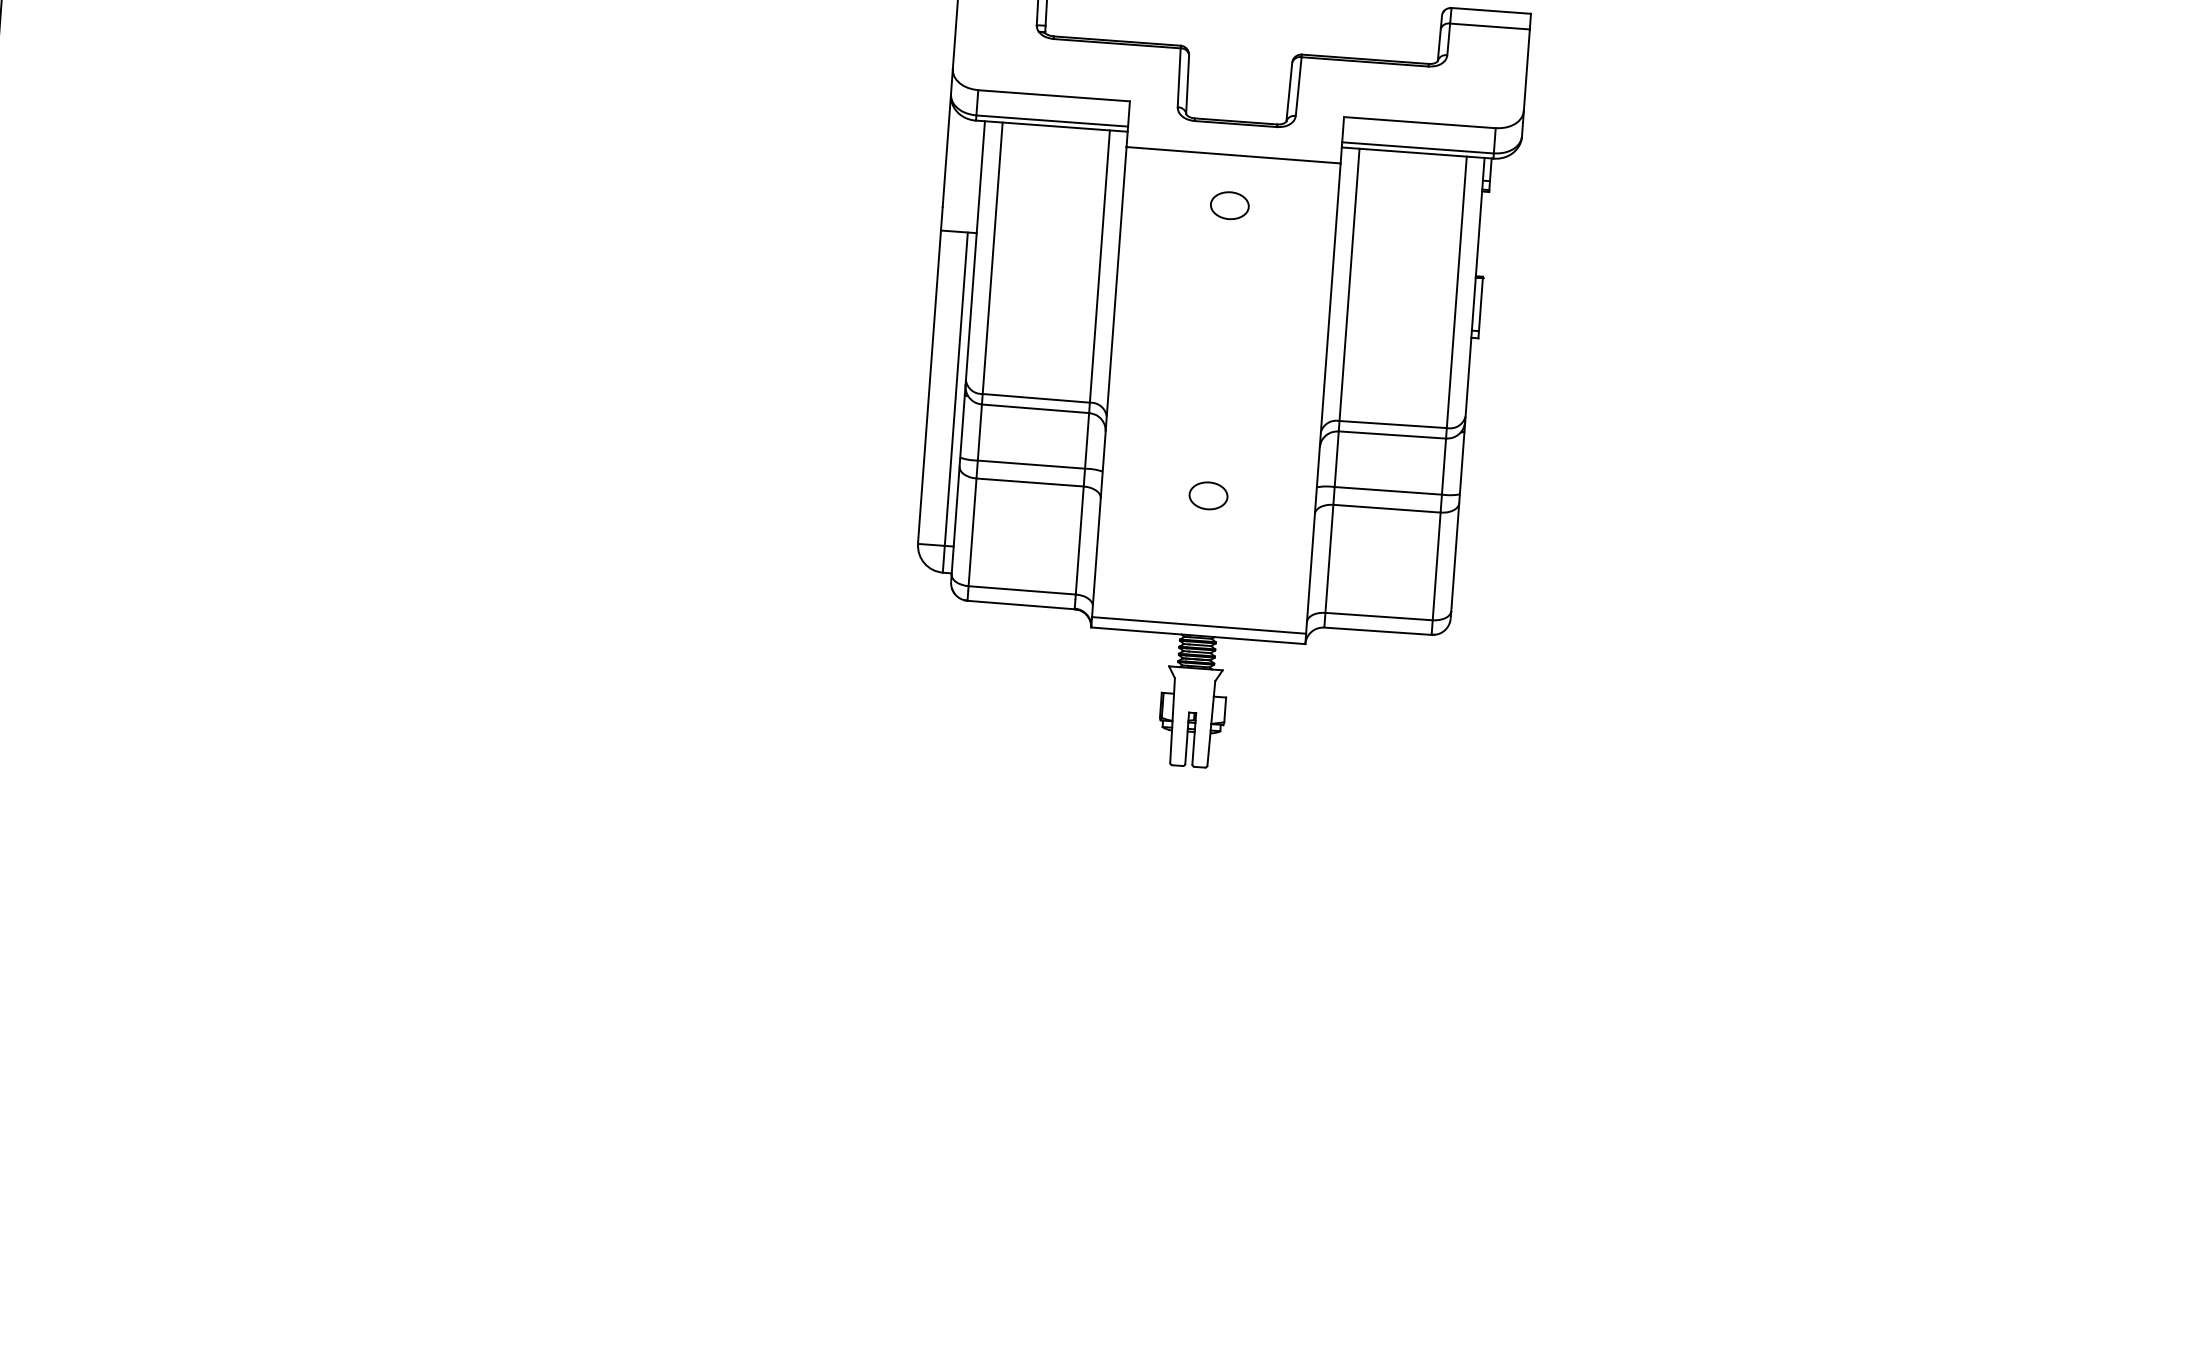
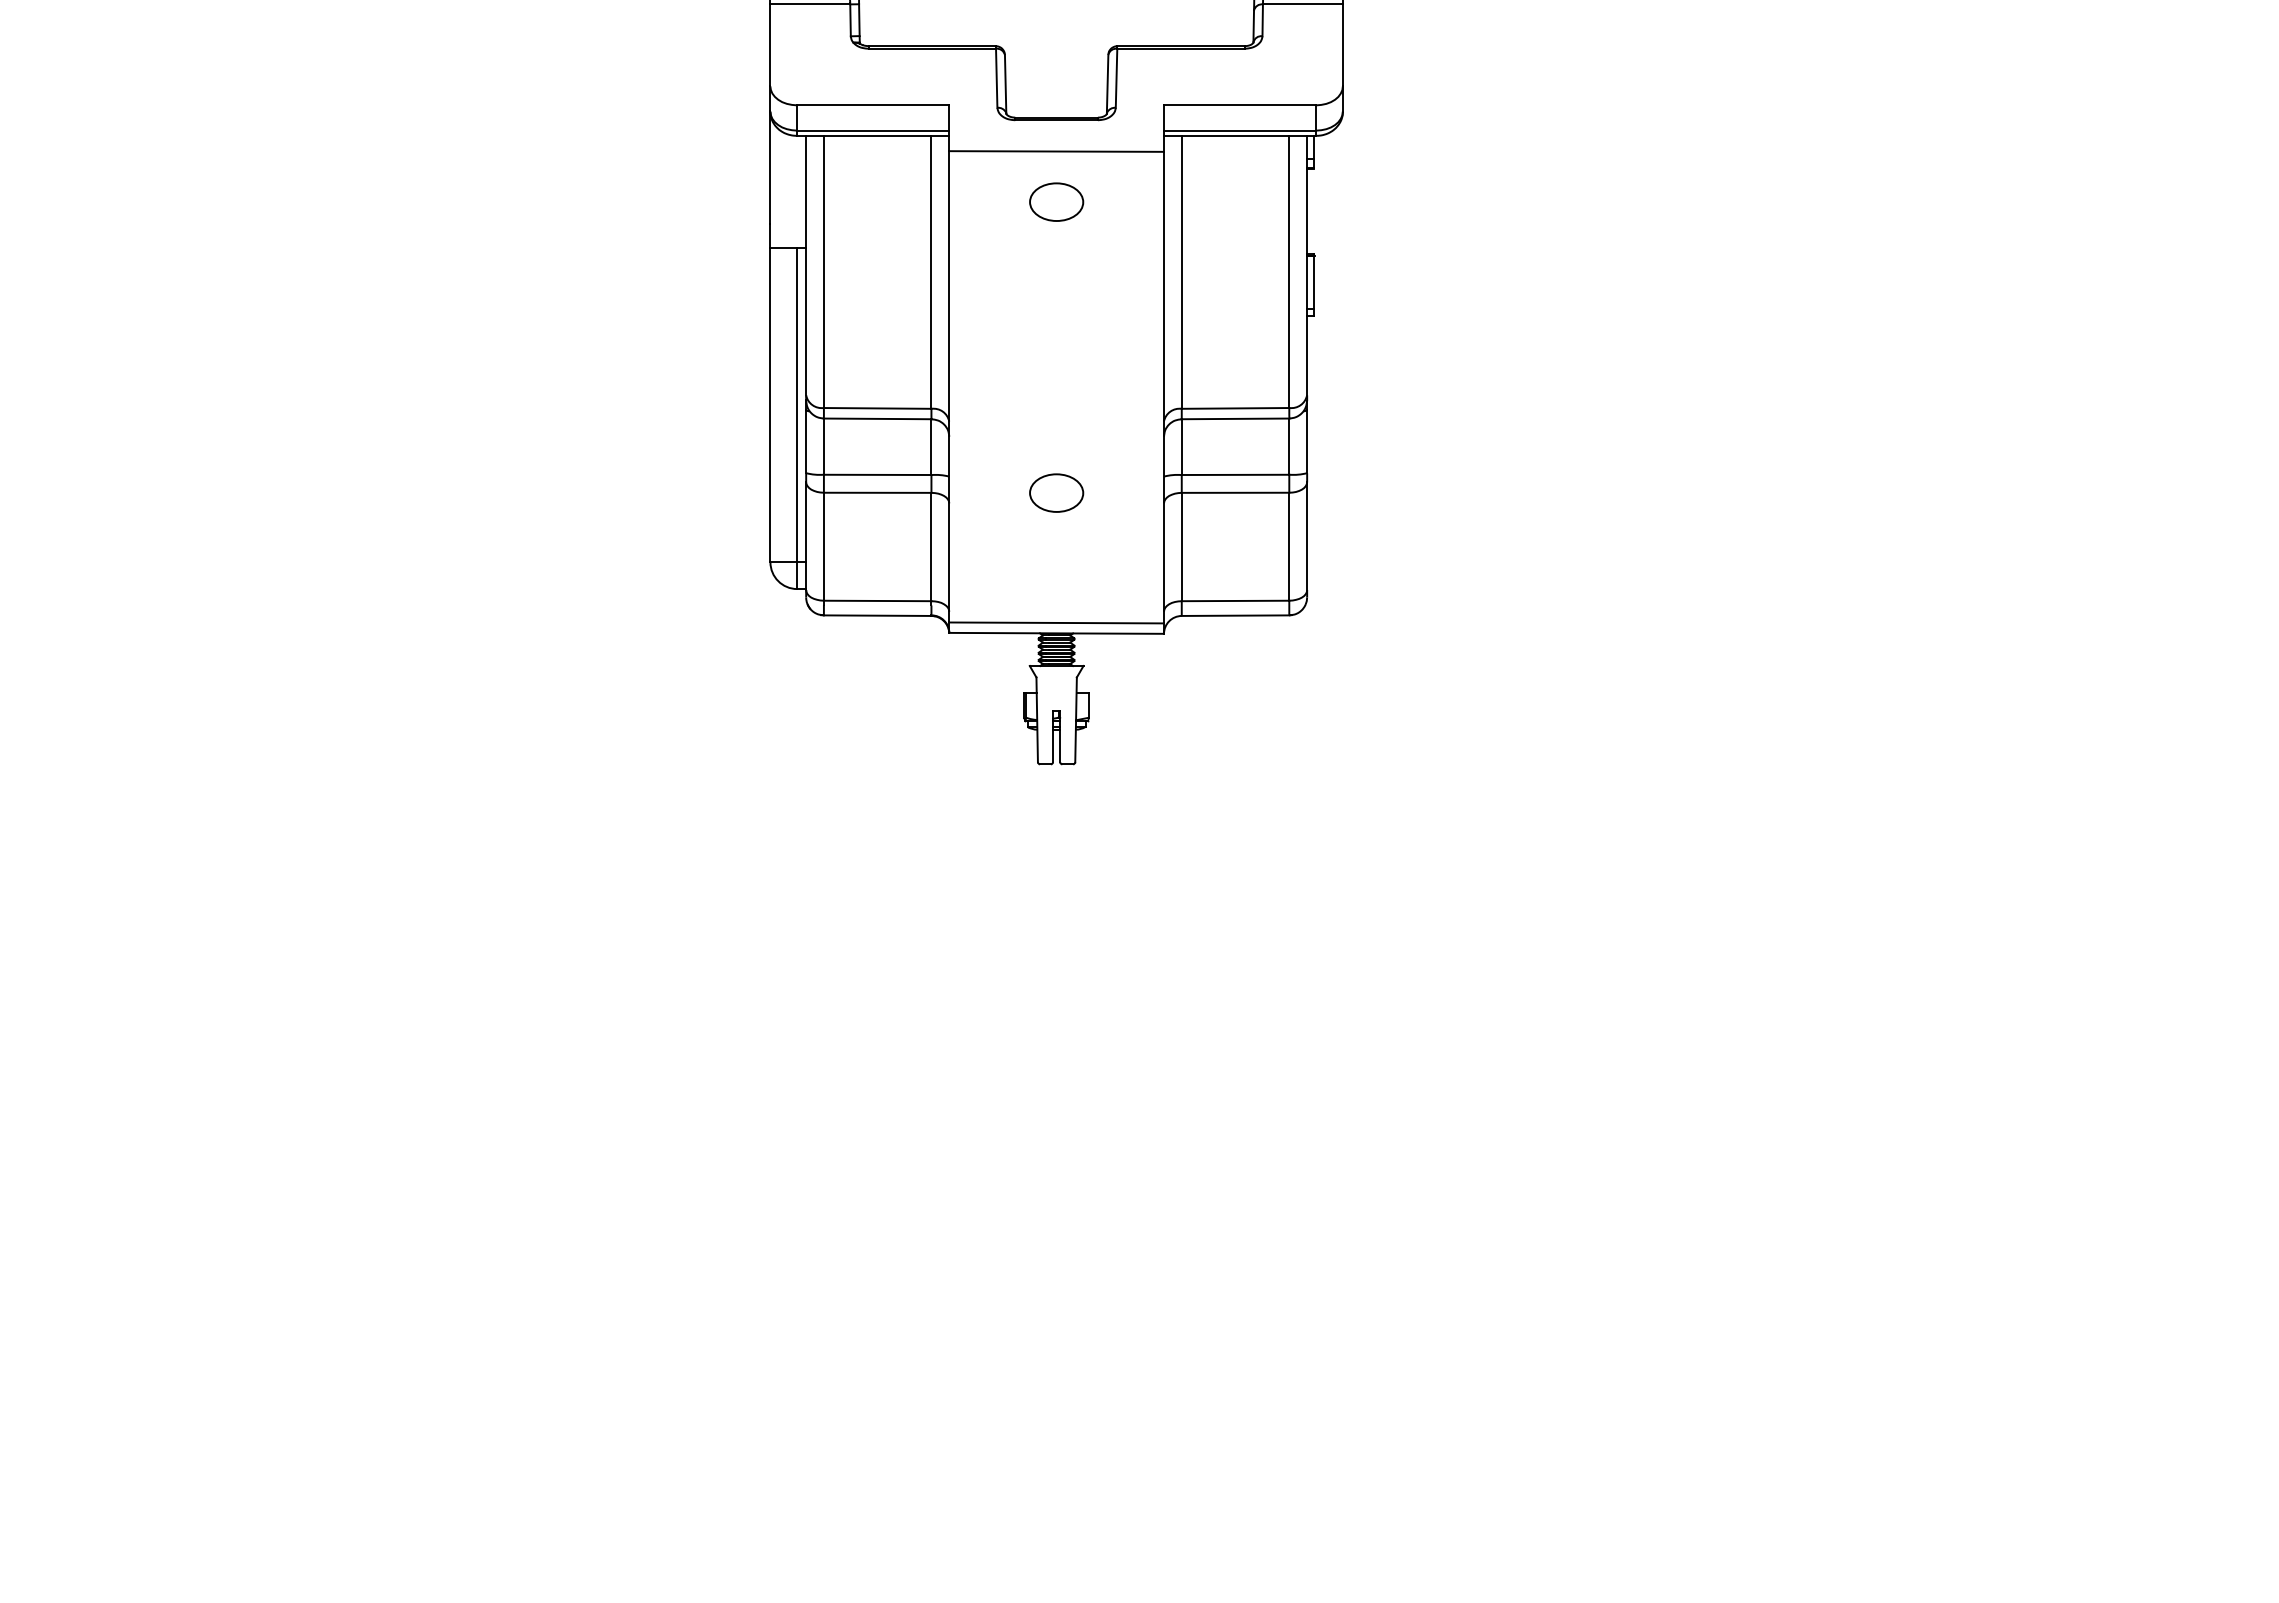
part: (1229, 205) -> (1056, 201), size x1.4
part: (1208, 495) -> (1056, 492), size x1.4

